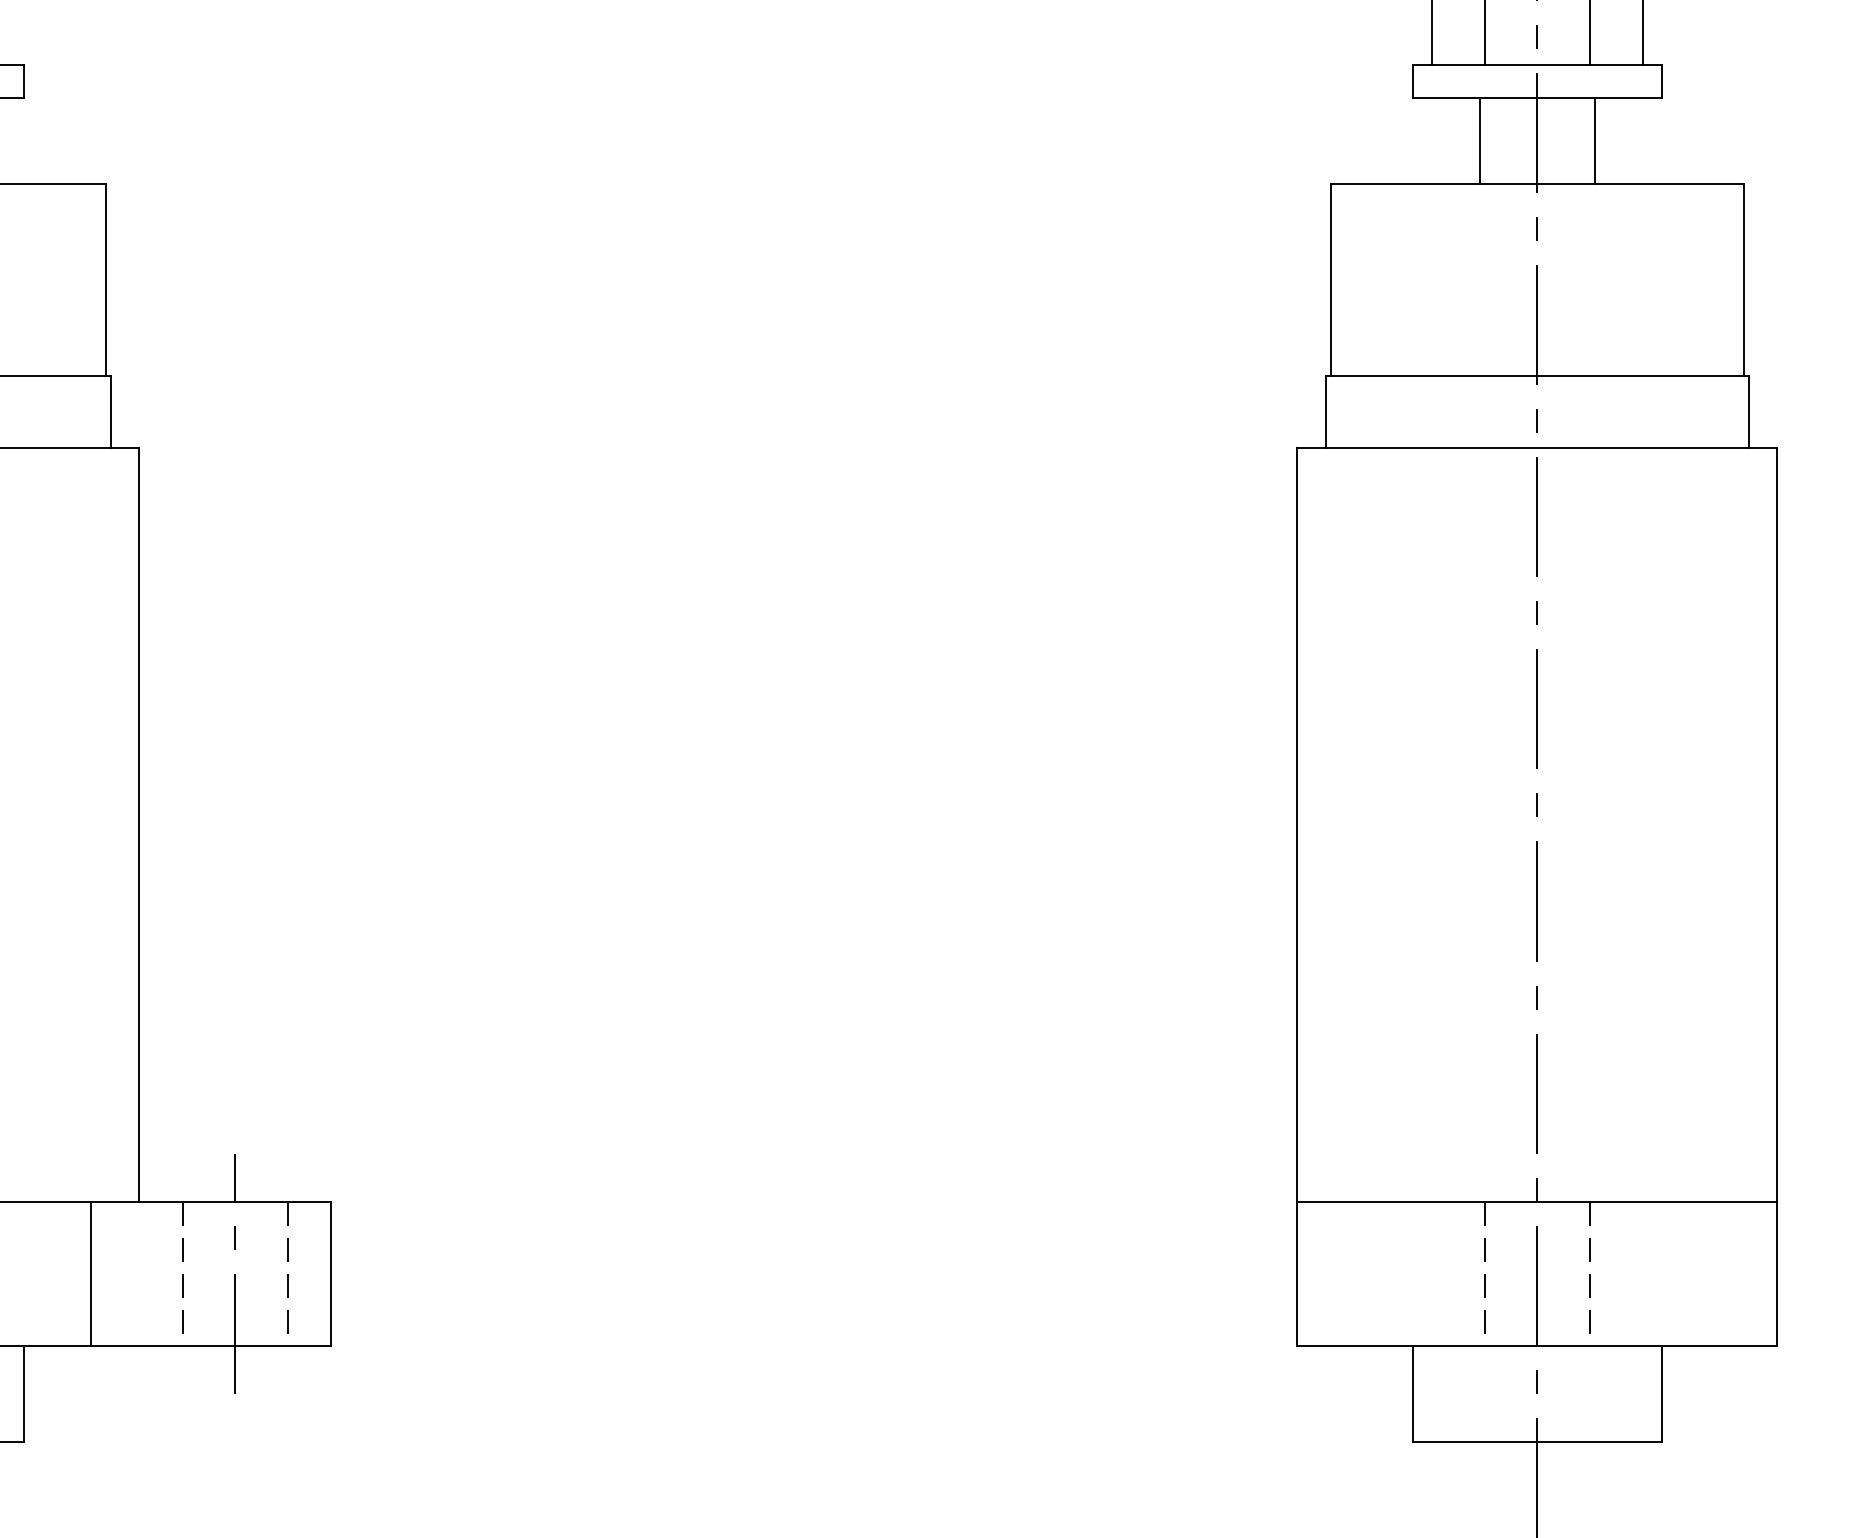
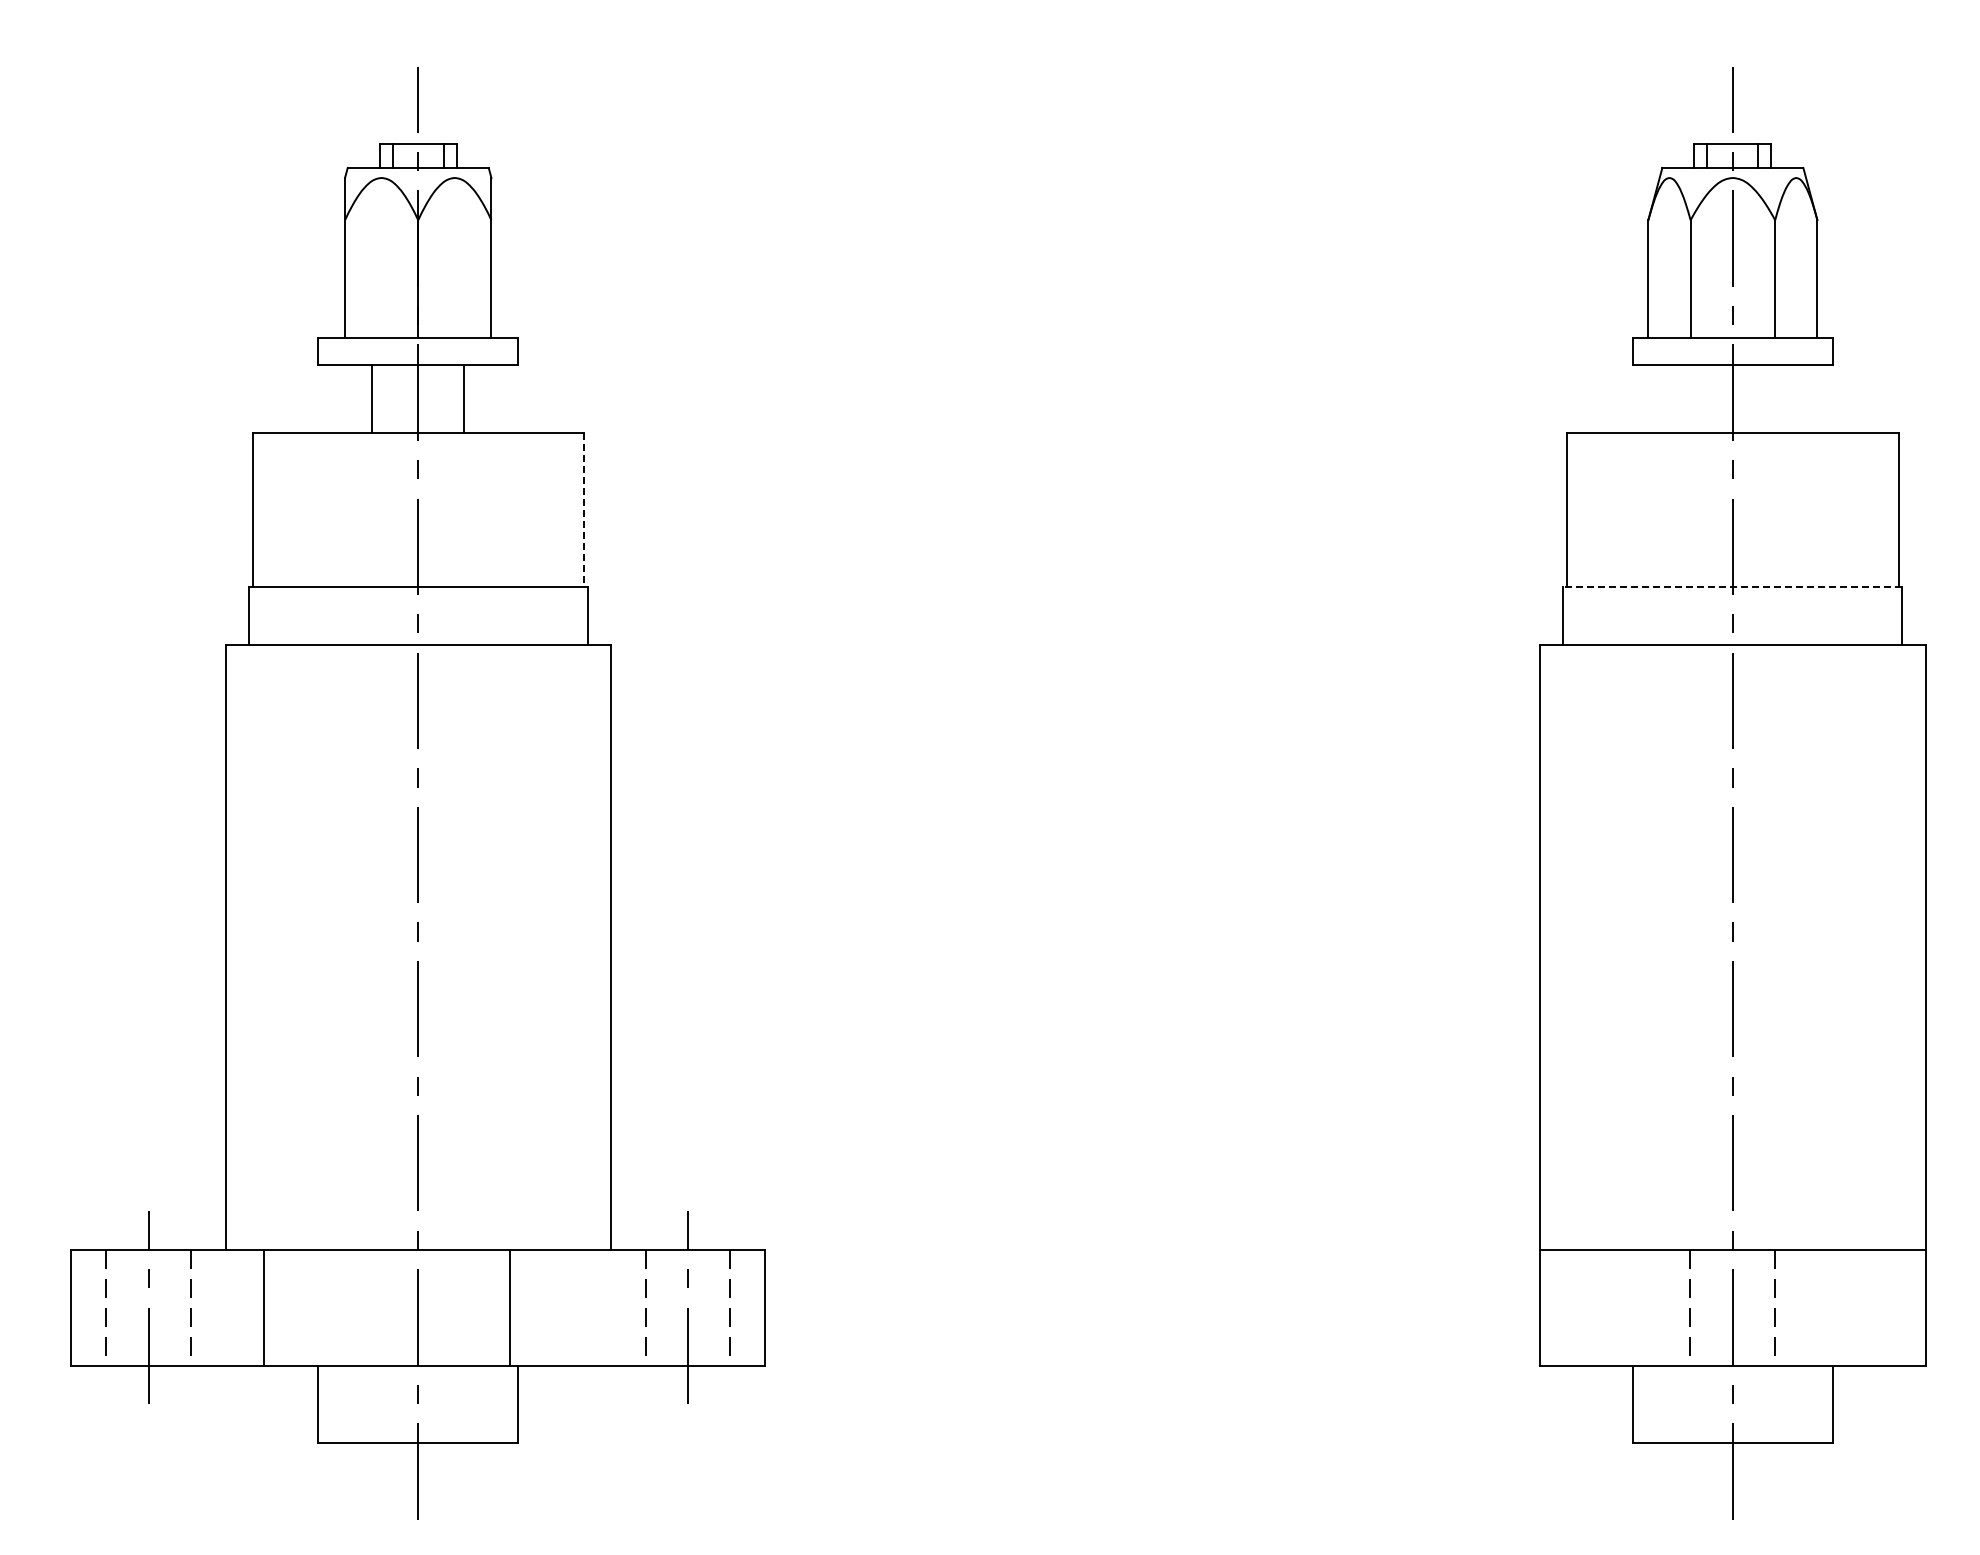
line: (1479, 140) -> (1686, 398), removed
line: (1595, 140) -> (1779, 398), removed
line: (105, 280) -> (583, 510), solid -> dashed
line: (1536, 376) -> (1732, 587), solid -> dashed
line: (91, 1273) -> (510, 1307), moved

